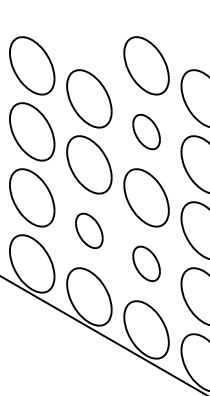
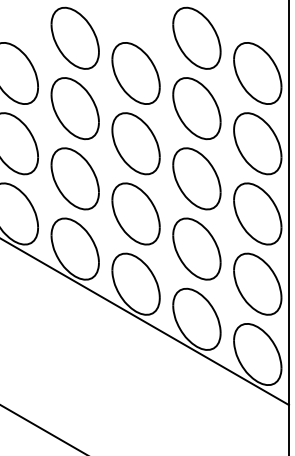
part: (146, 131) -> (196, 108), size x1.67
part: (88, 230) -> (135, 213), size x1.67
part: (146, 263) -> (196, 248), size x1.67

